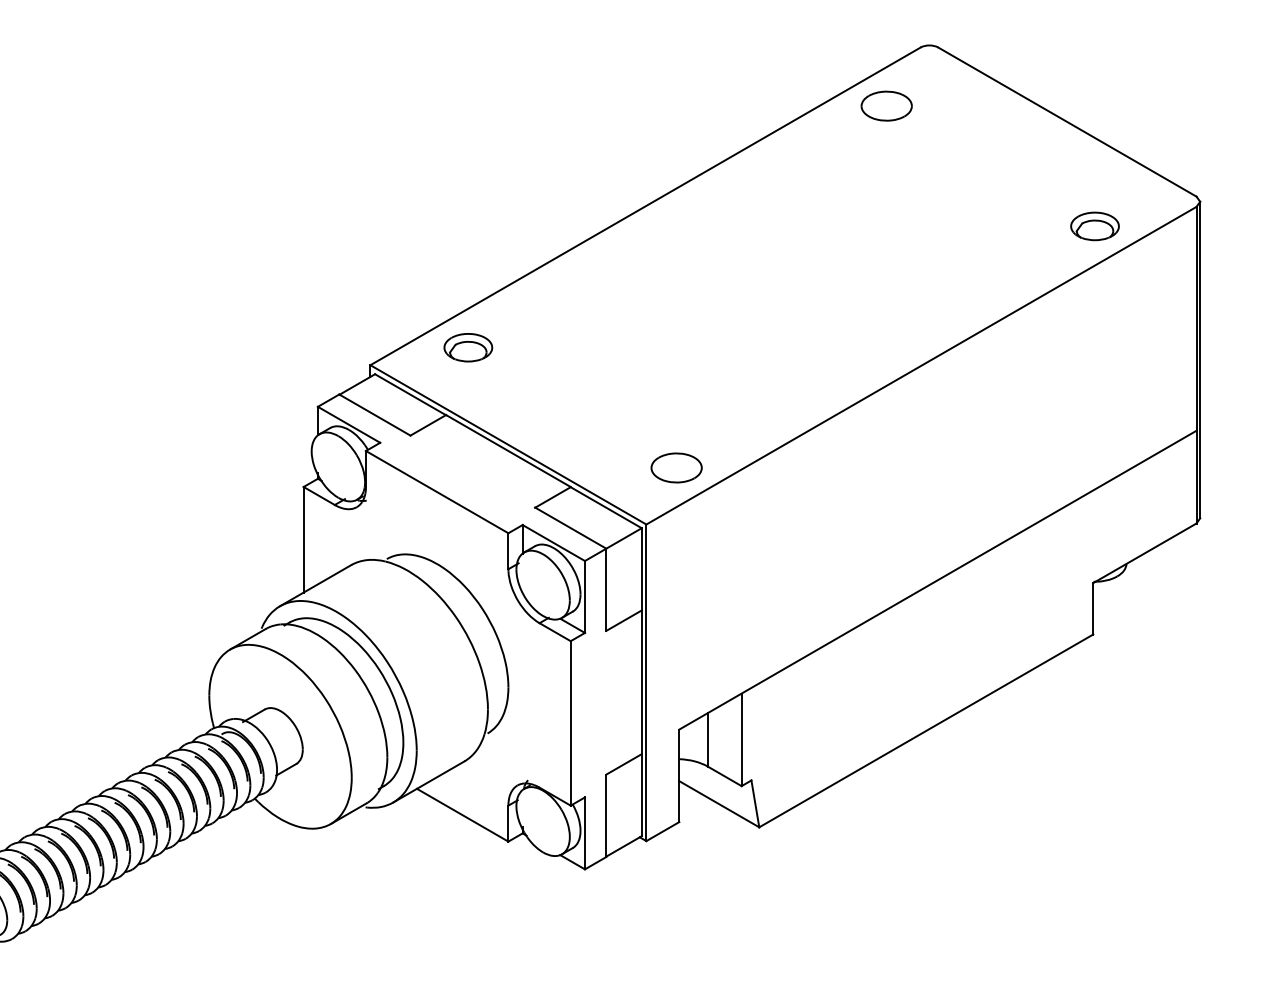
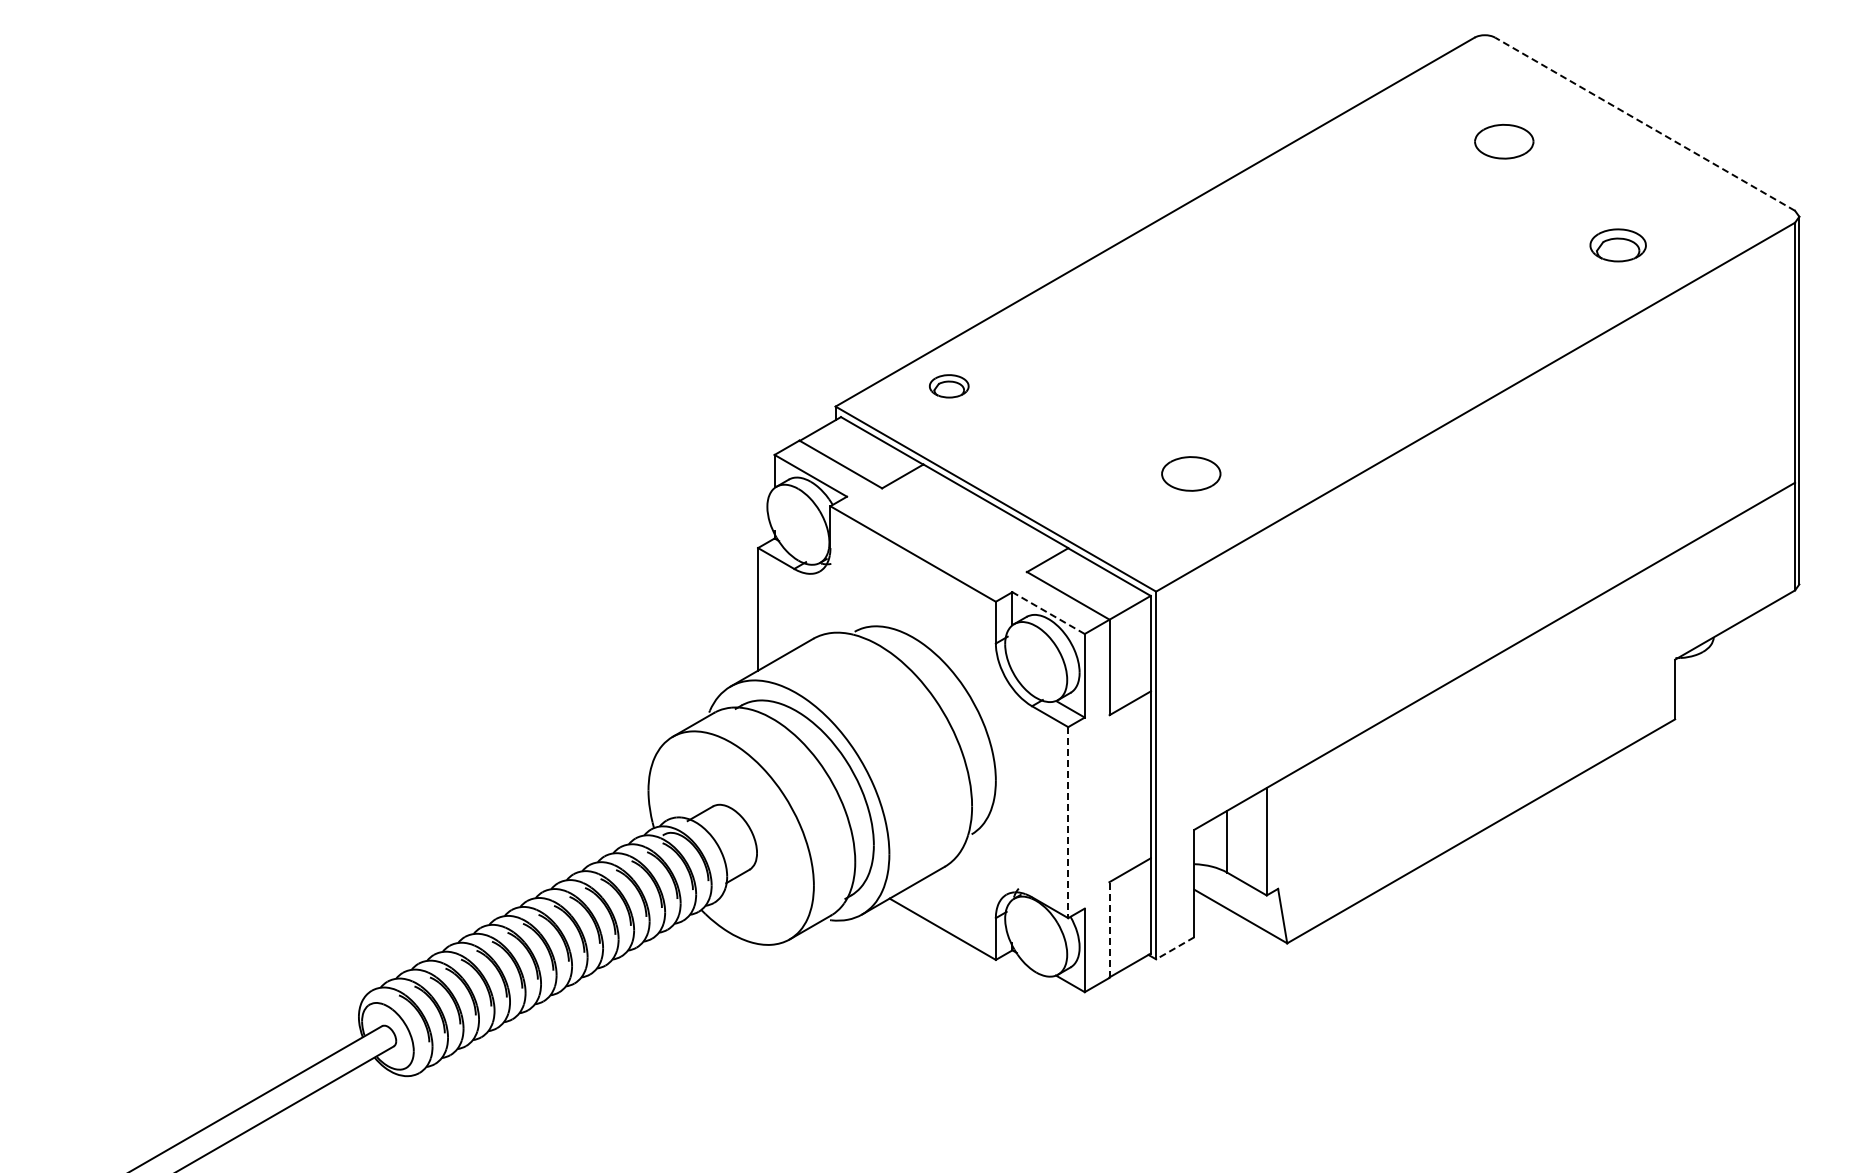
part: (886, 105) -> (1504, 141), moved
line: (1066, 122) -> (1644, 124), solid -> dashed
part: (1094, 226) -> (1617, 245), moved
part: (467, 347) -> (948, 386), size x0.7
part: (676, 467) -> (1191, 473), moved
line: (553, 543) -> (1048, 613), solid -> dashed
line: (570, 723) -> (1068, 822), solid -> dashed
line: (606, 816) -> (1109, 930), solid -> dashed
line: (662, 831) -> (1174, 948), solid -> dashed

